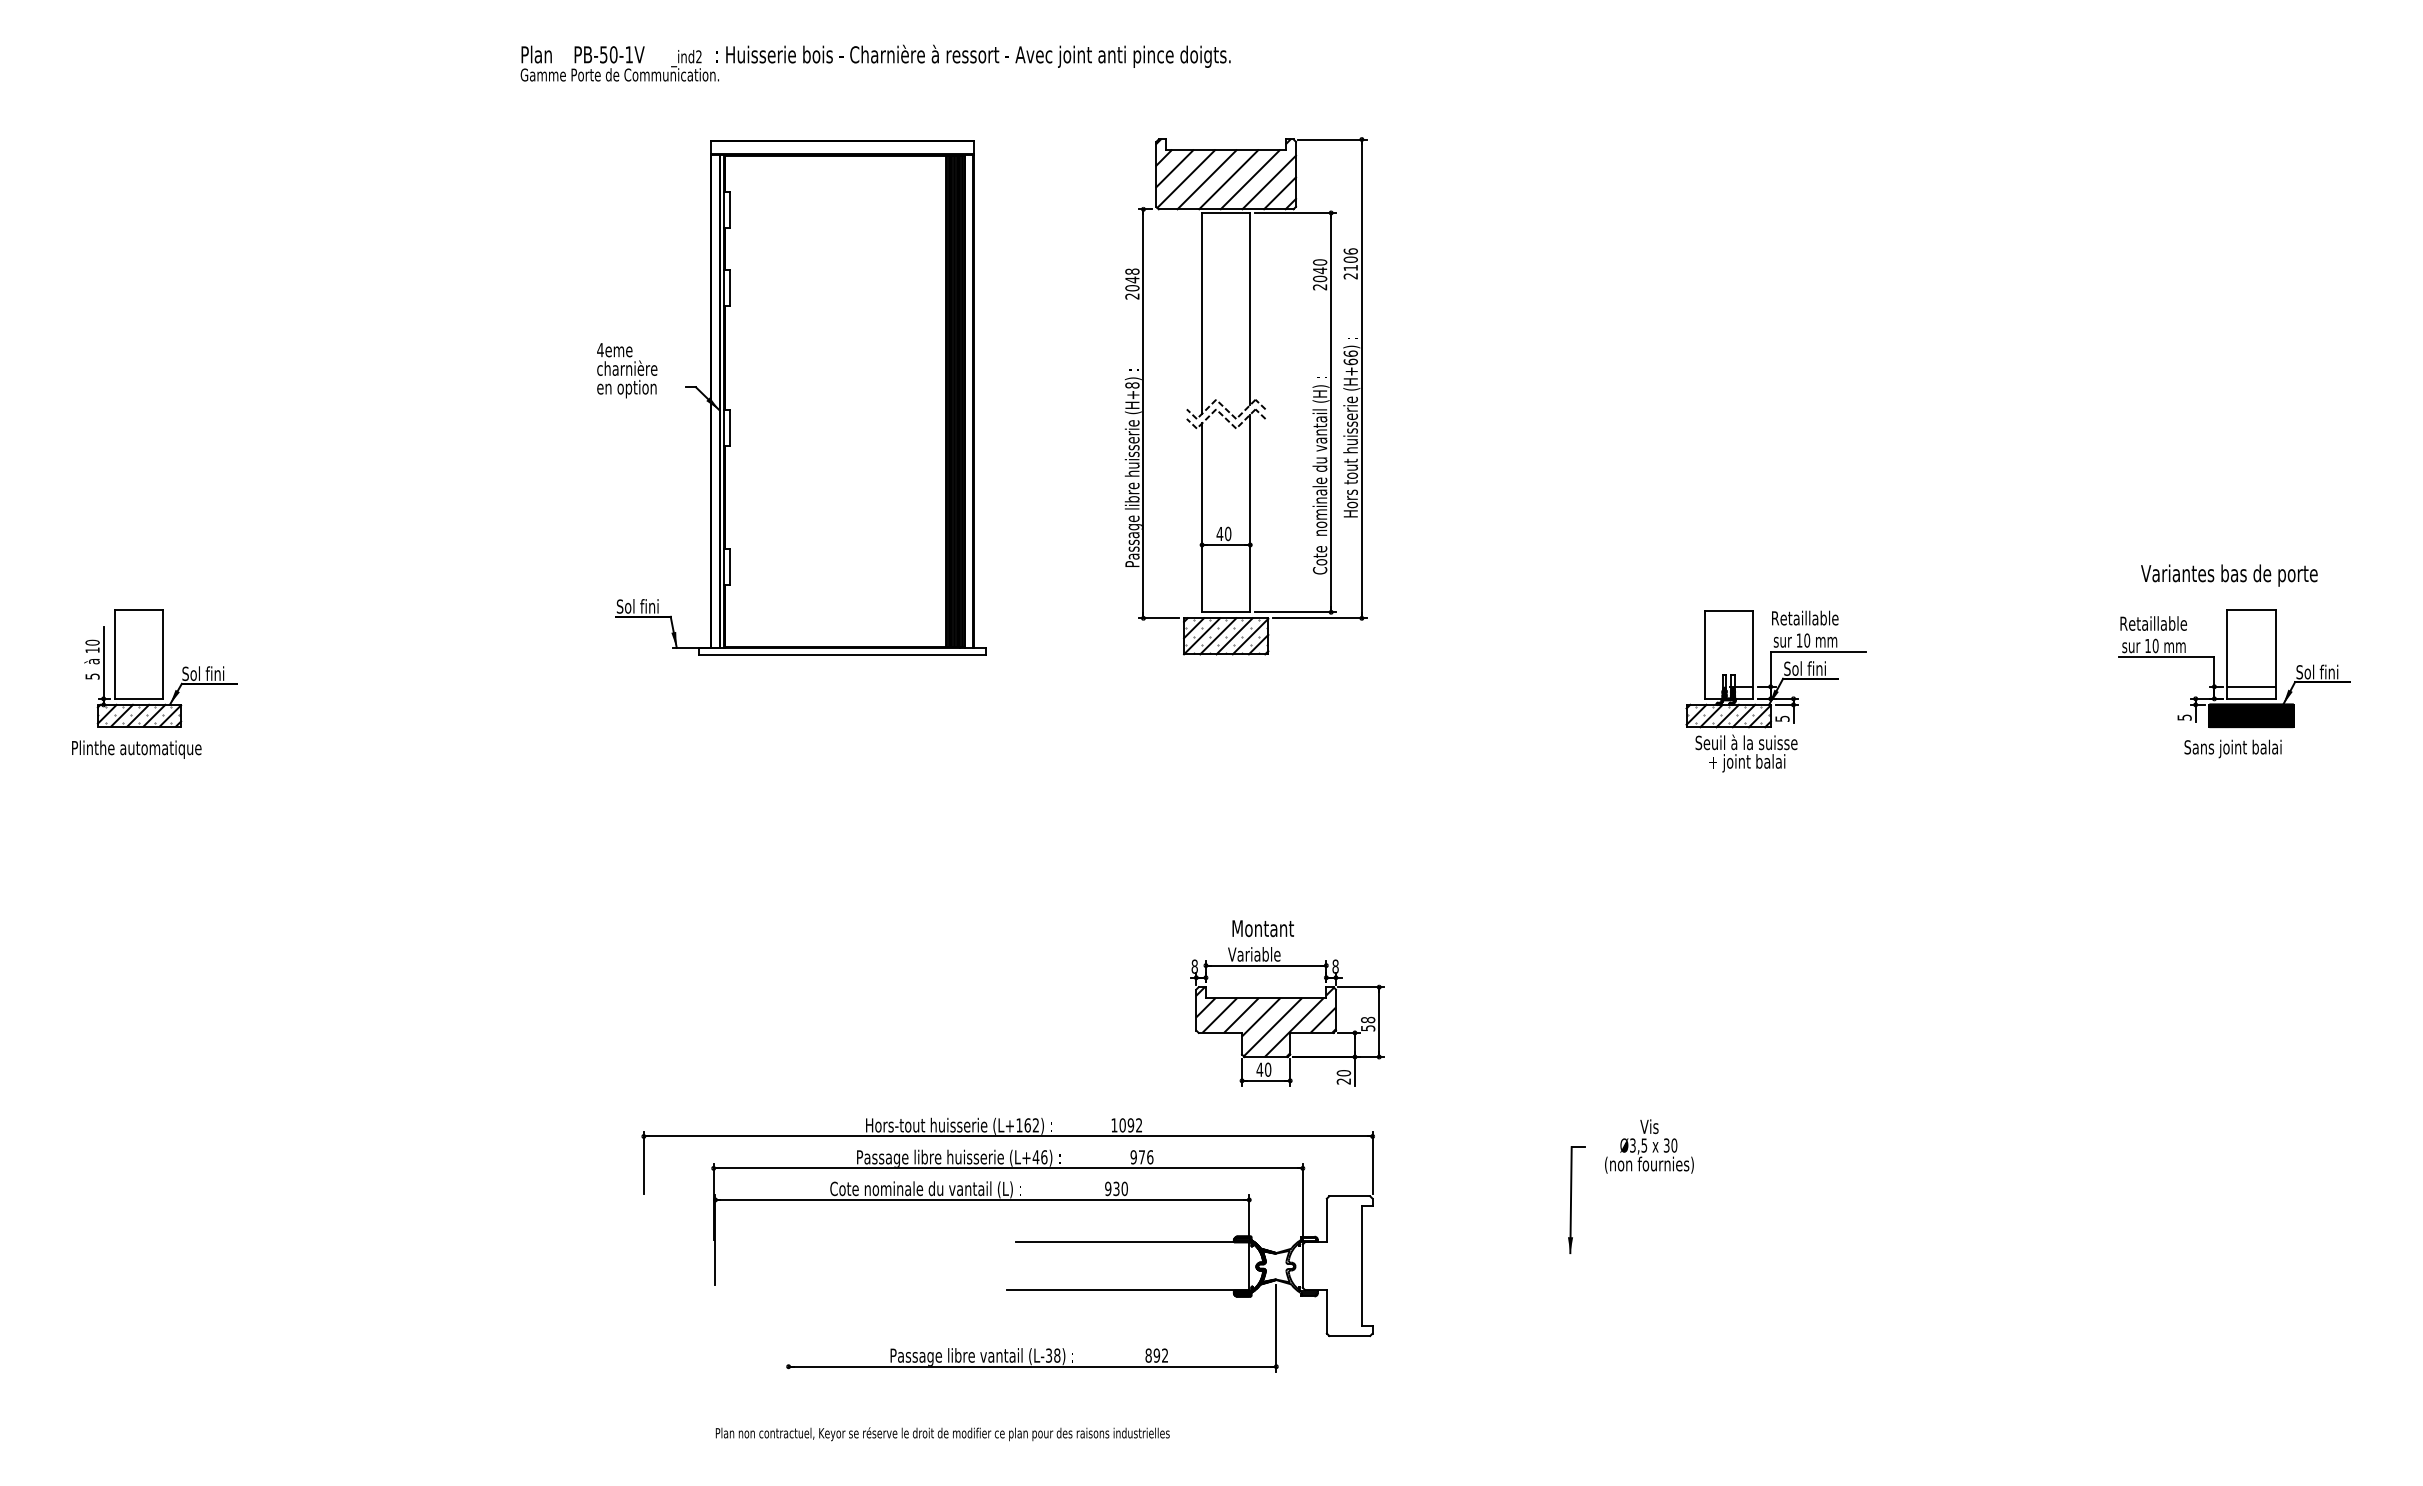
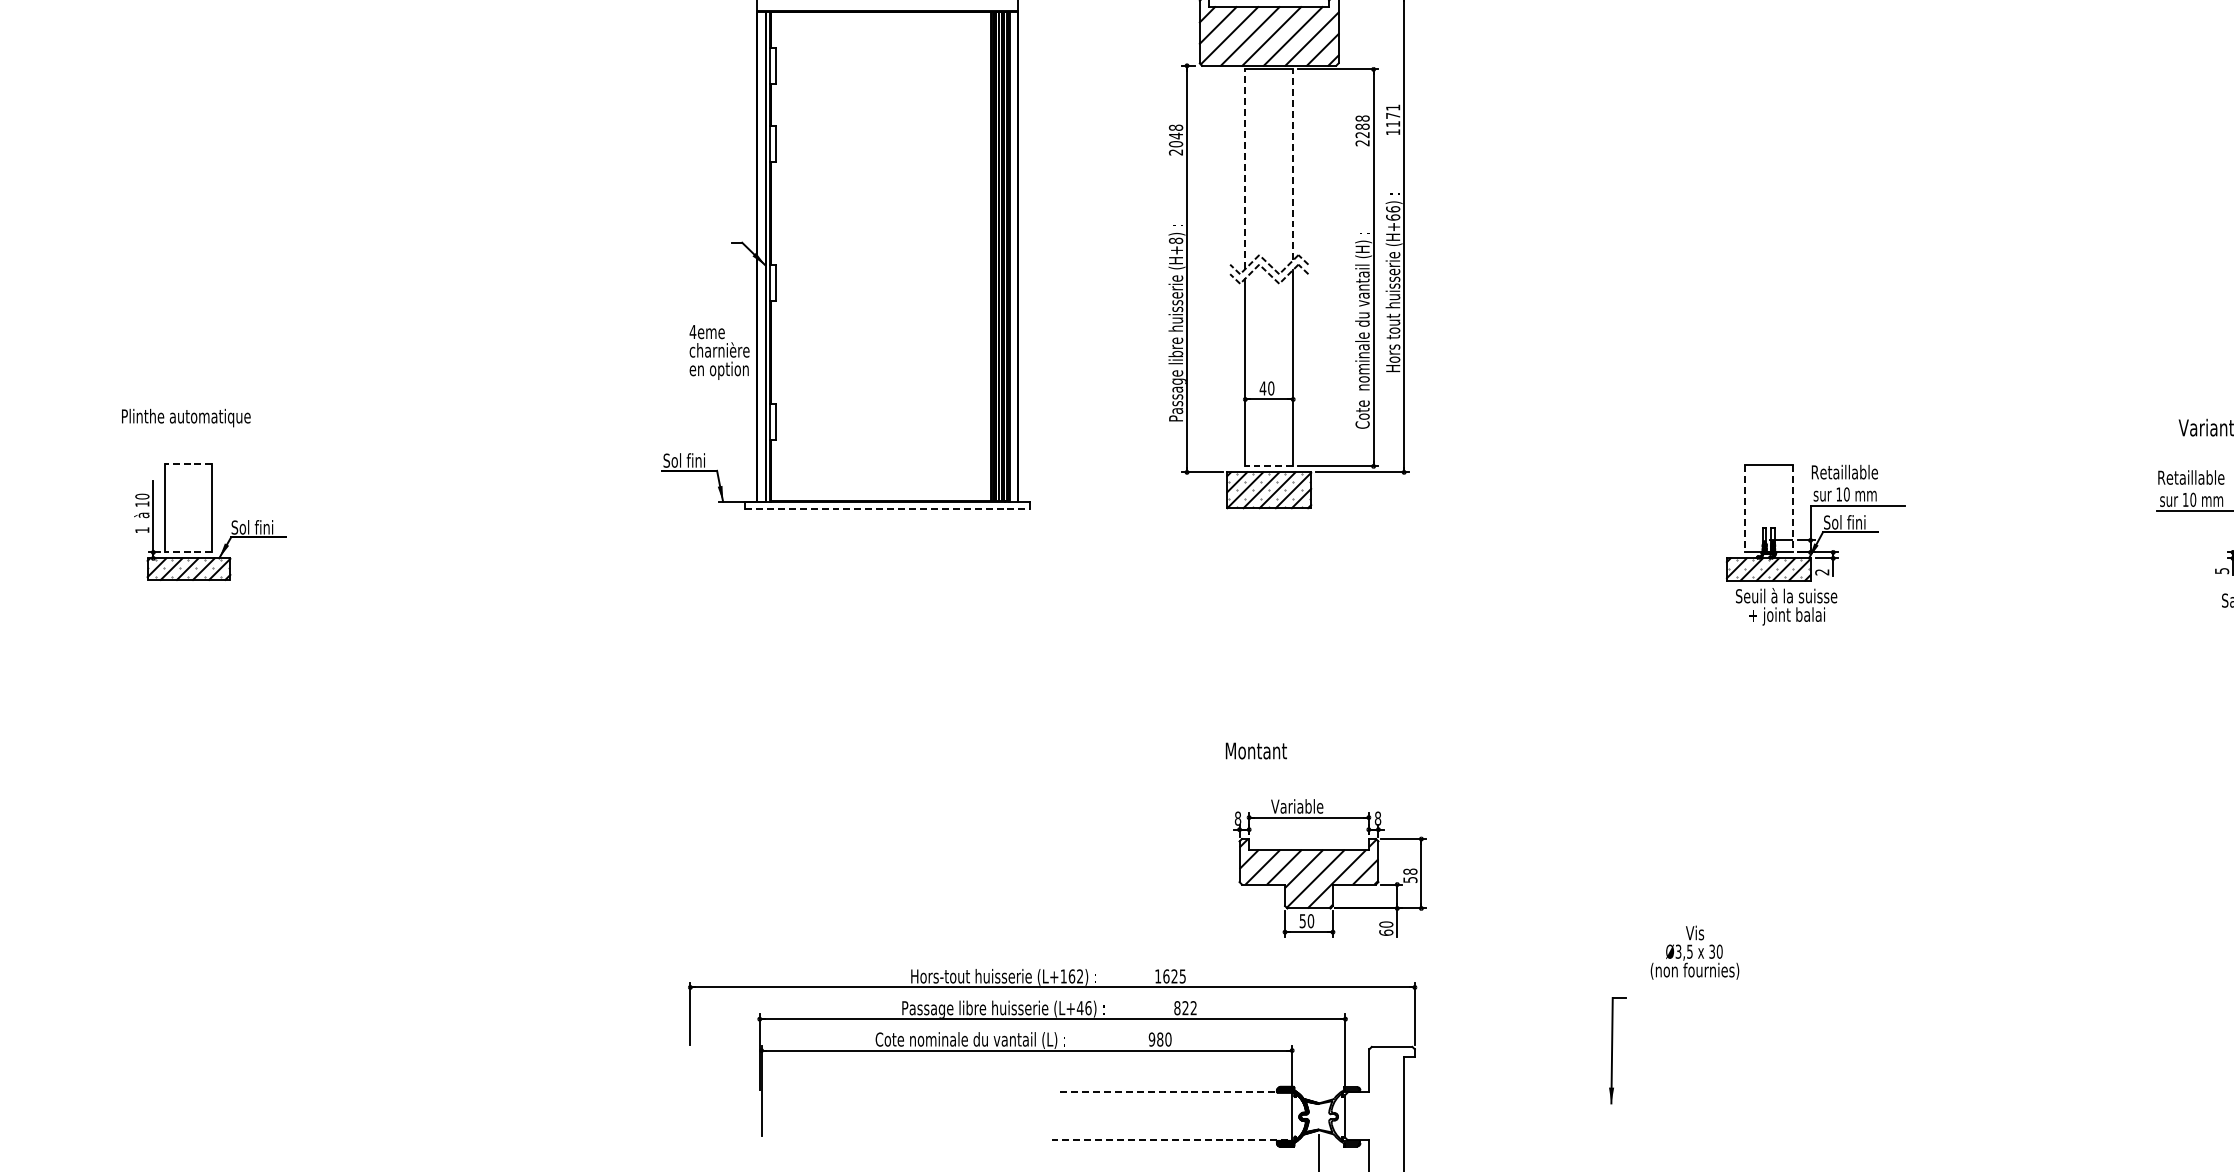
text: (1350, 263) -> (1392, 119), 2106 -> 1171
text: (1319, 270) -> (1362, 126), 2040 -> 2288
line: (1250, 308) -> (1293, 164), solid -> dashed
line: (1202, 312) -> (1245, 168), solid -> dashed
text: (627, 370) -> (719, 352), moved
line: (138, 609) -> (188, 463), solid -> dashed
line: (1225, 612) -> (1268, 466), solid -> dashed
line: (842, 655) -> (887, 509), solid -> dashed
line: (1704, 655) -> (1744, 509), solid -> dashed
line: (1752, 655) -> (1792, 509), solid -> dashed
text: (92, 676) -> (142, 530), 5 -> 1
line: (138, 698) -> (188, 552), solid -> dashed
text: (1782, 718) -> (1822, 571), 5 -> 2
text: (136, 749) -> (186, 417), moved
text: (1262, 928) -> (1255, 750), moved
text: (1259, 1069) -> (1302, 920), 40 -> 50
text: (1343, 1081) -> (1385, 932), 20 -> 60
text: (1130, 1125) -> (1174, 976), 1092 -> 1625
text: (1649, 1146) -> (1695, 952), moved
text: (1141, 1157) -> (1185, 1008), 976 -> 822
text: (1116, 1188) -> (1160, 1039), 930 -> 980
line: (1132, 1242) -> (1176, 1092), solid -> dashed
line: (1128, 1290) -> (1172, 1140), solid -> dashed

